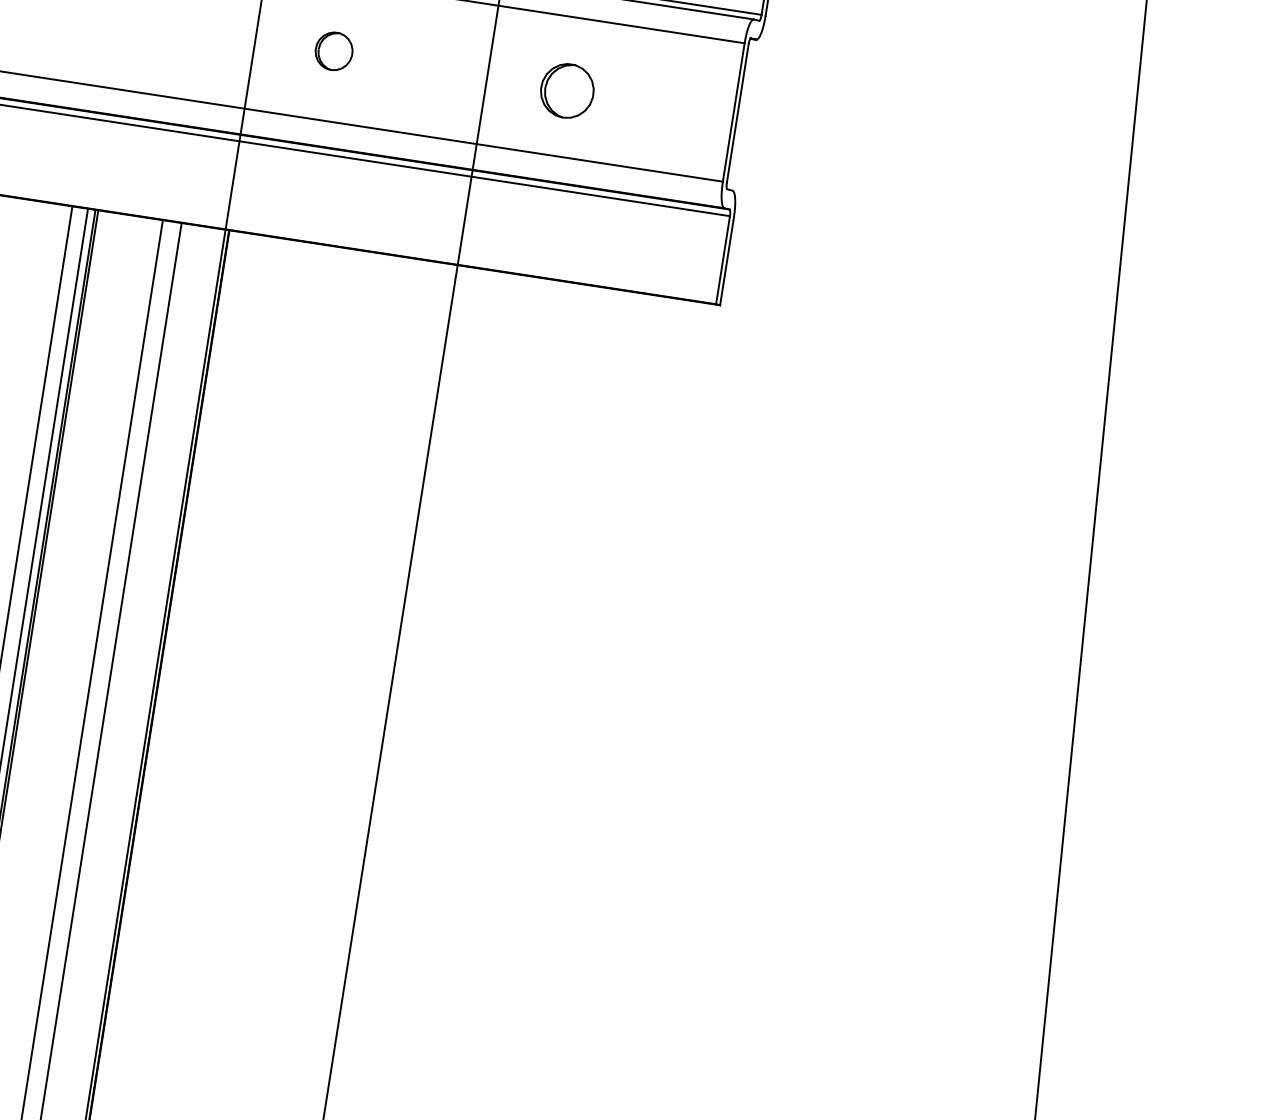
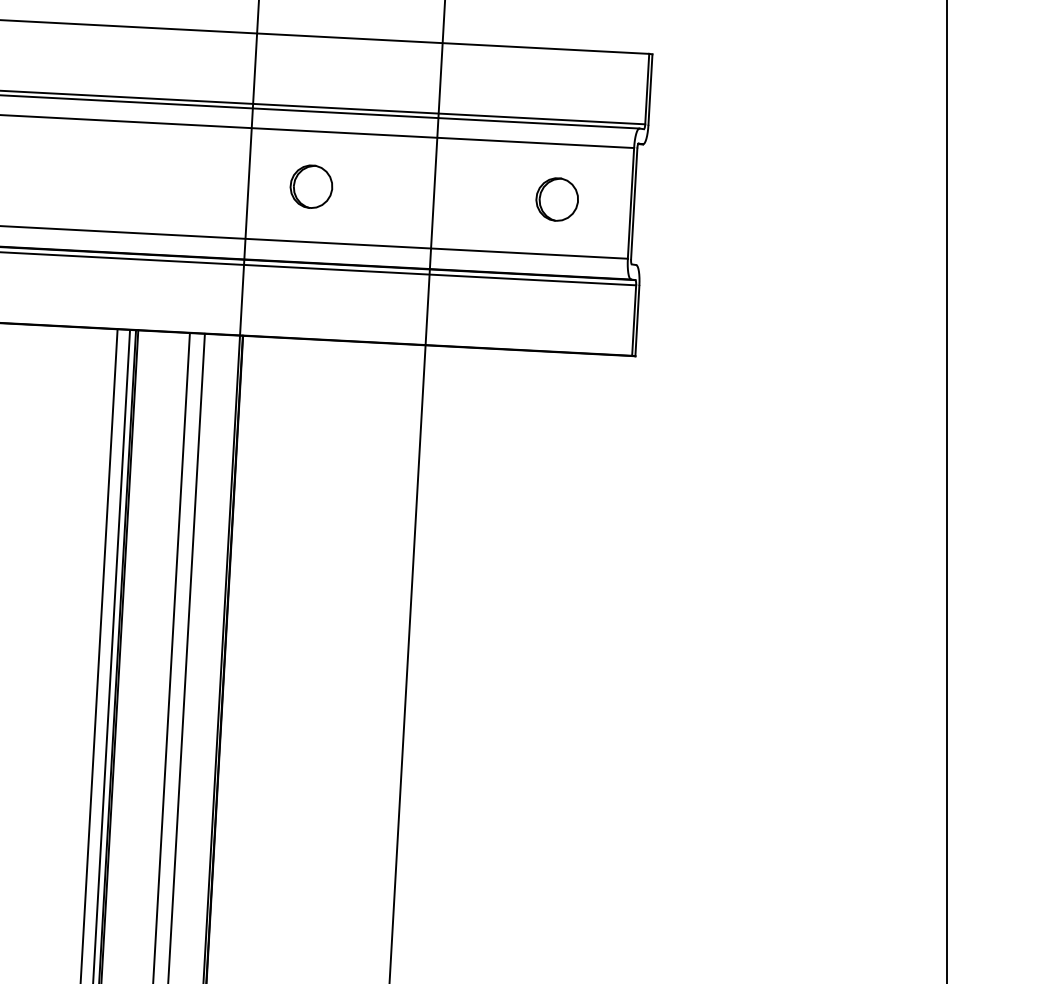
part: (334, 51) -> (311, 186), size x1.43
part: (566, 90) -> (556, 199), moved

